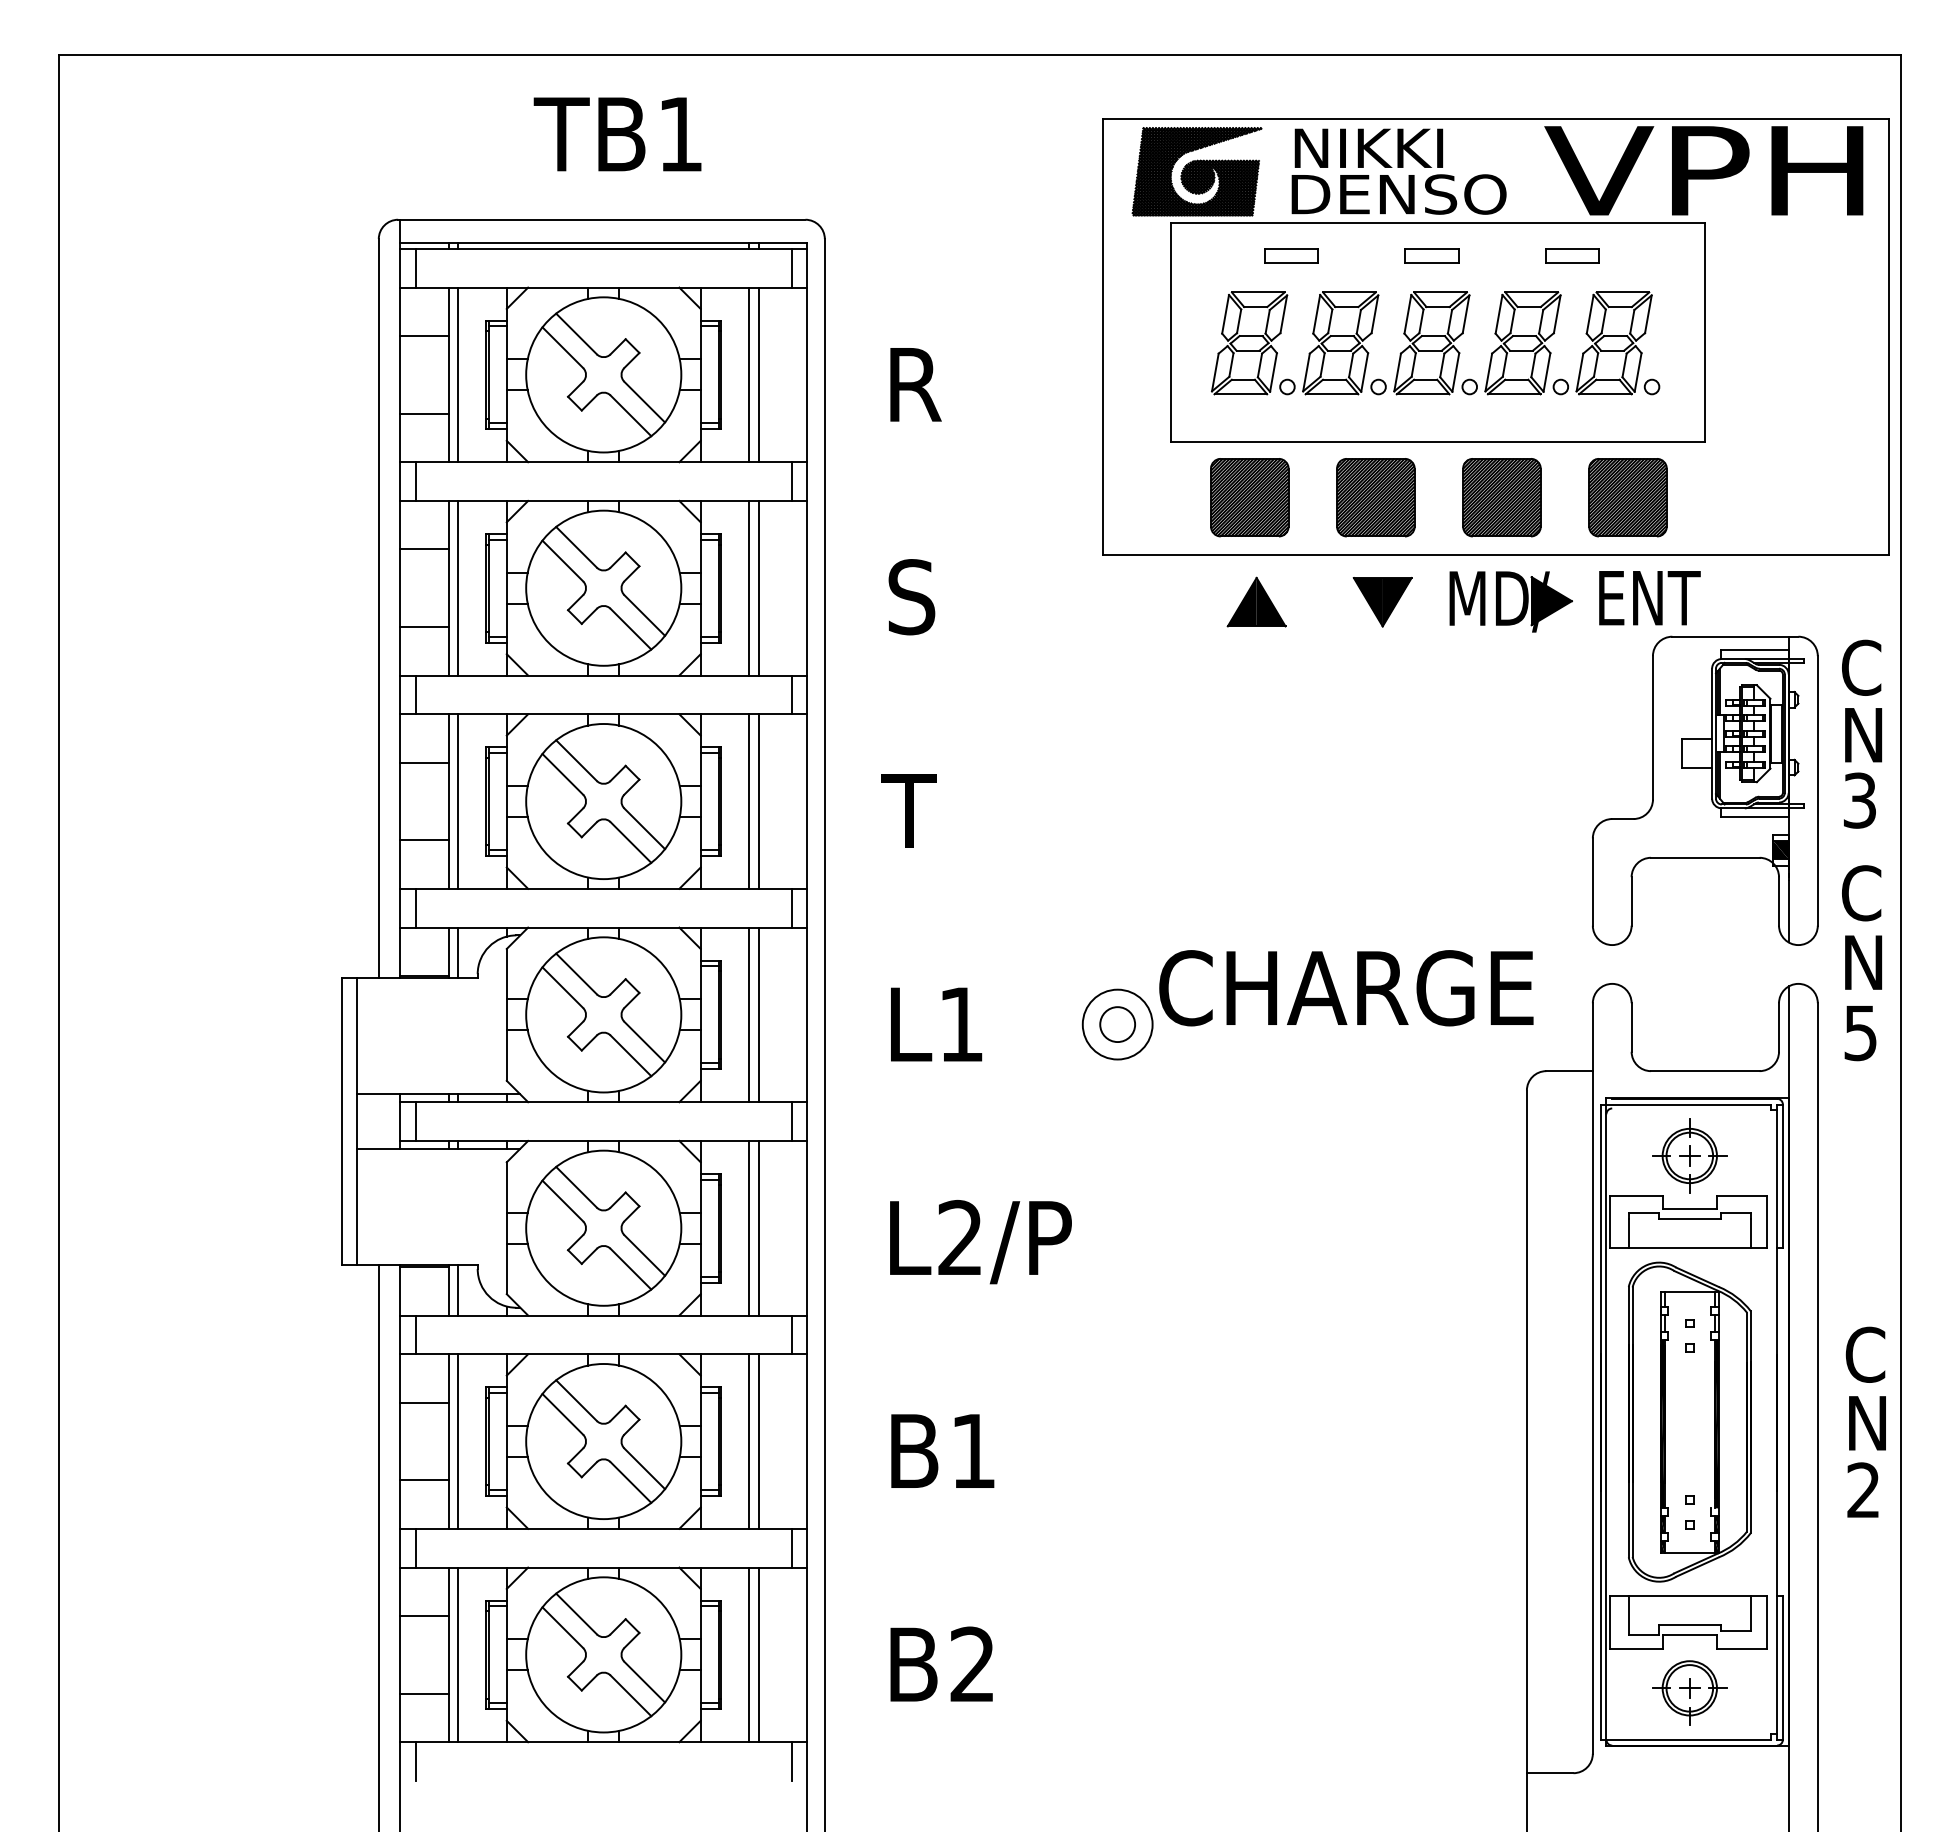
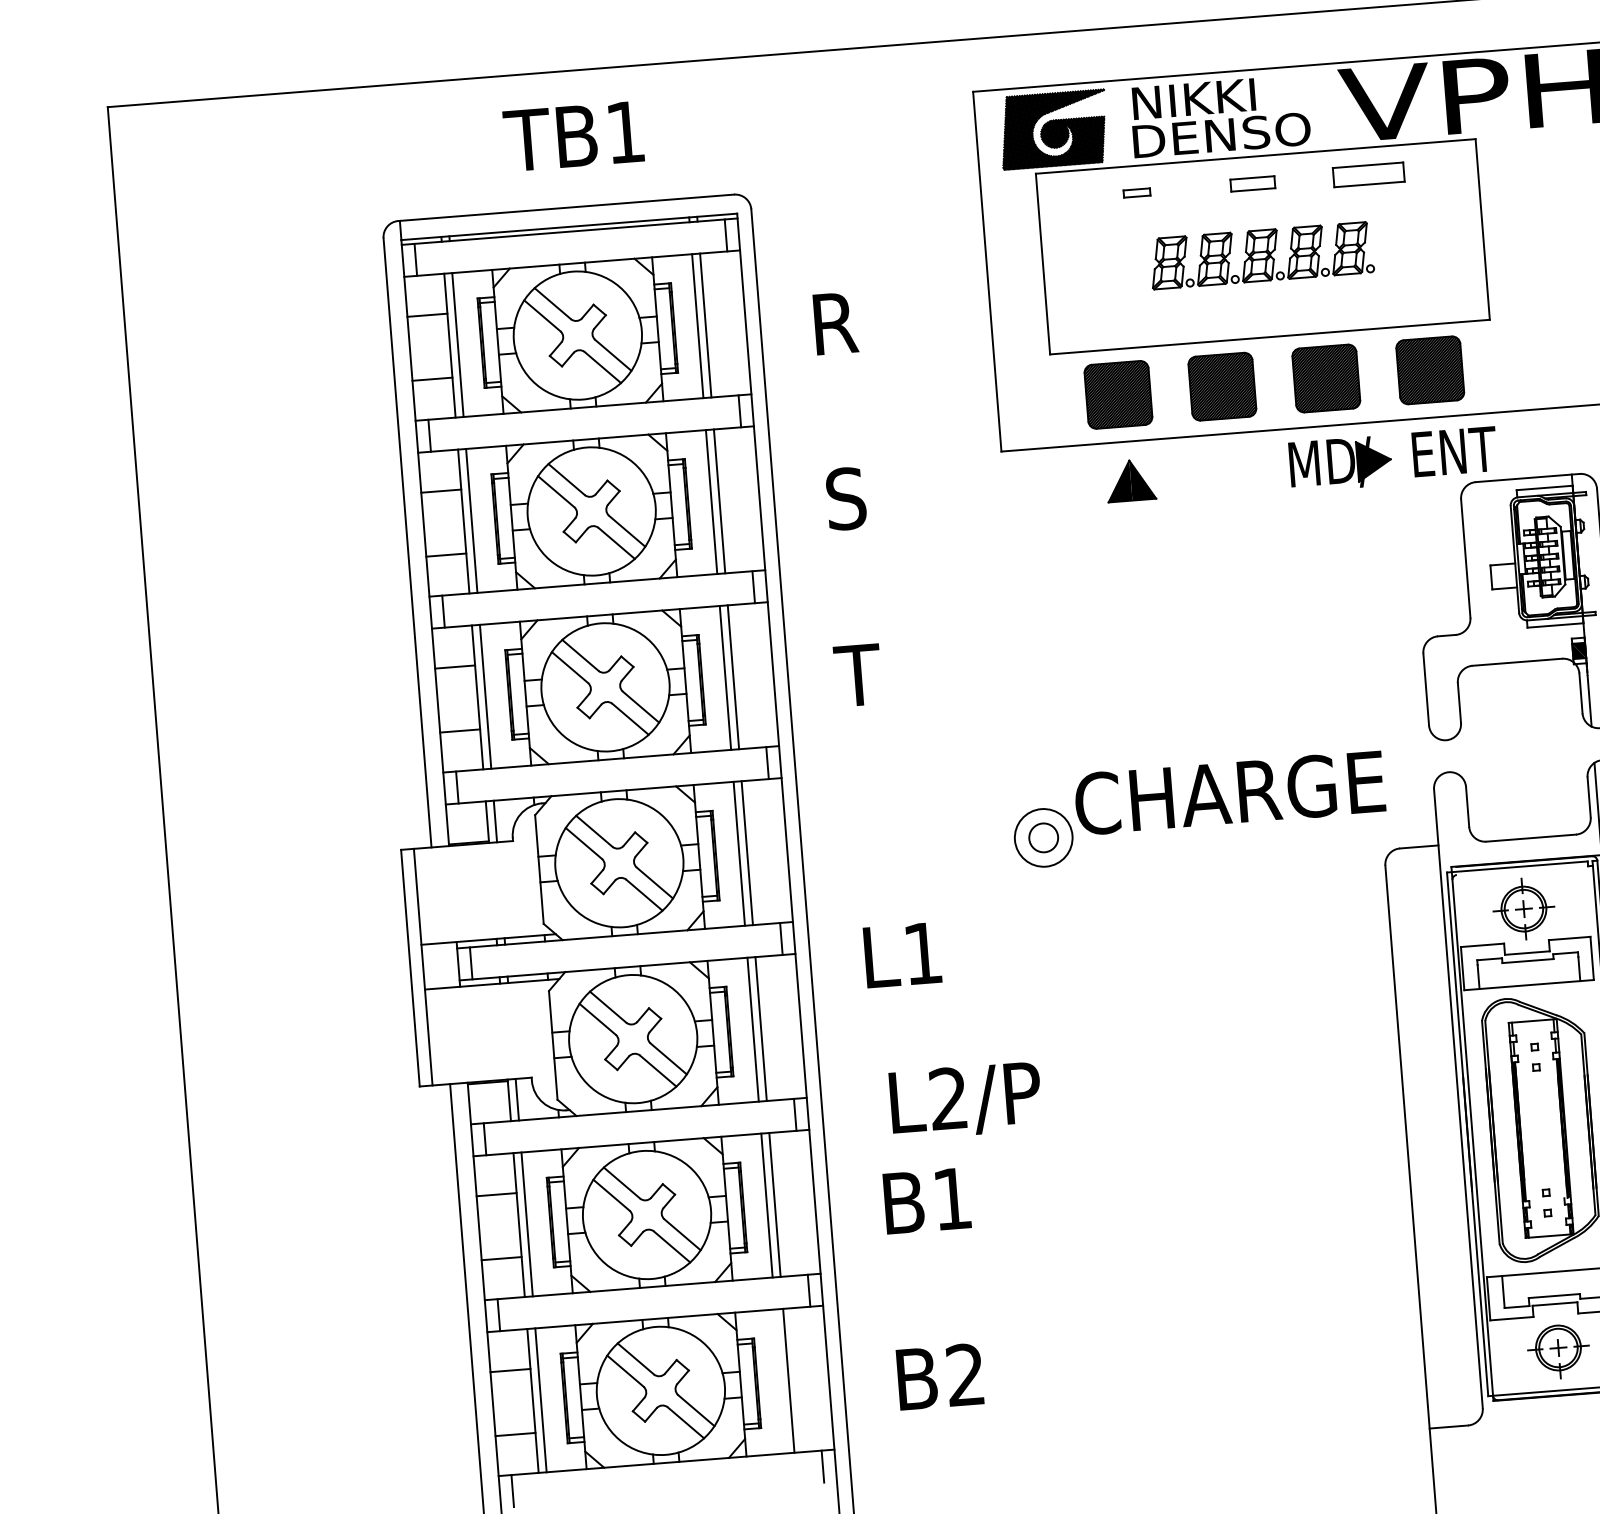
part: (1291, 255) -> (1137, 192), size x0.6
part: (1572, 255) -> (1368, 174), size x1.6
part: (1435, 343) -> (1261, 255), size x0.6
part: (1382, 602) -> (1234, 472), removed
text: (936, 1024) -> (902, 955), moved
text: (980, 1242) -> (965, 1101), moved
line: (749, 1654) -> (781, 1381), removed

